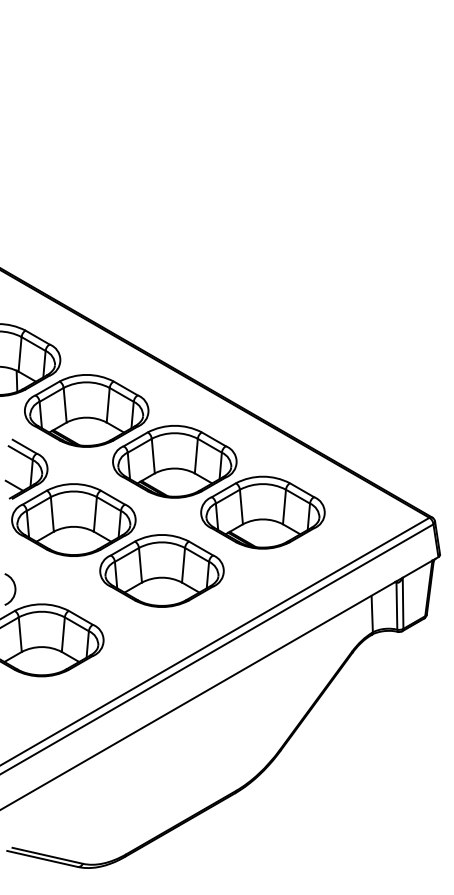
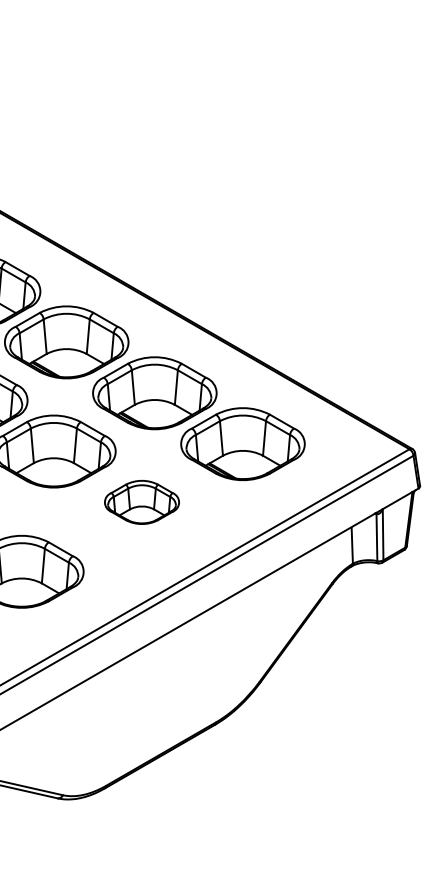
part: (161, 570) -> (141, 501), size x0.6

